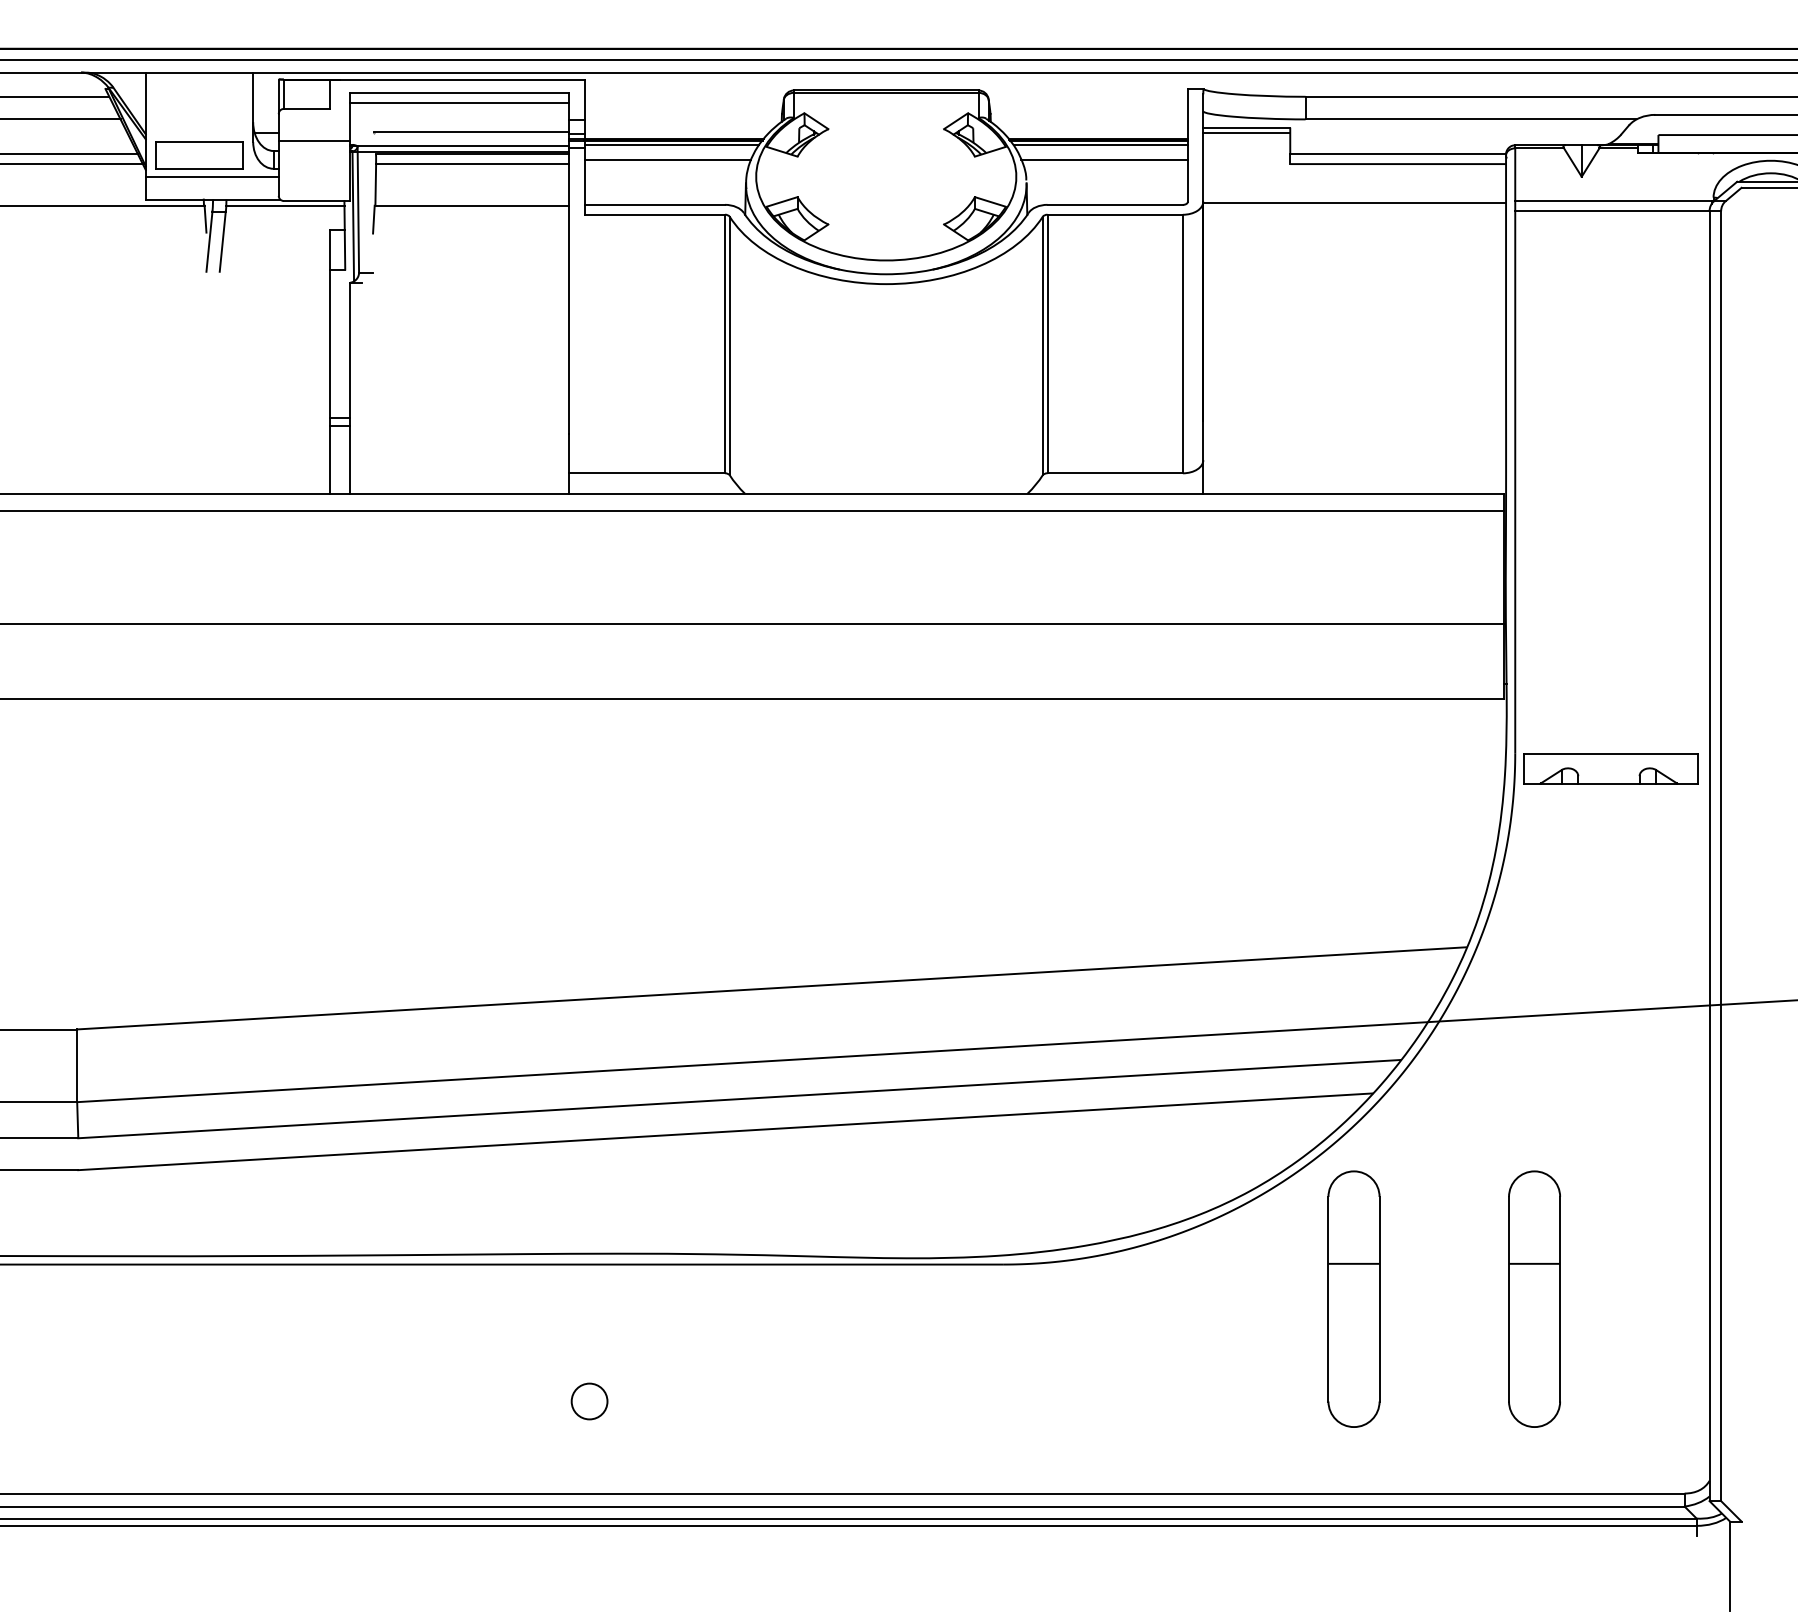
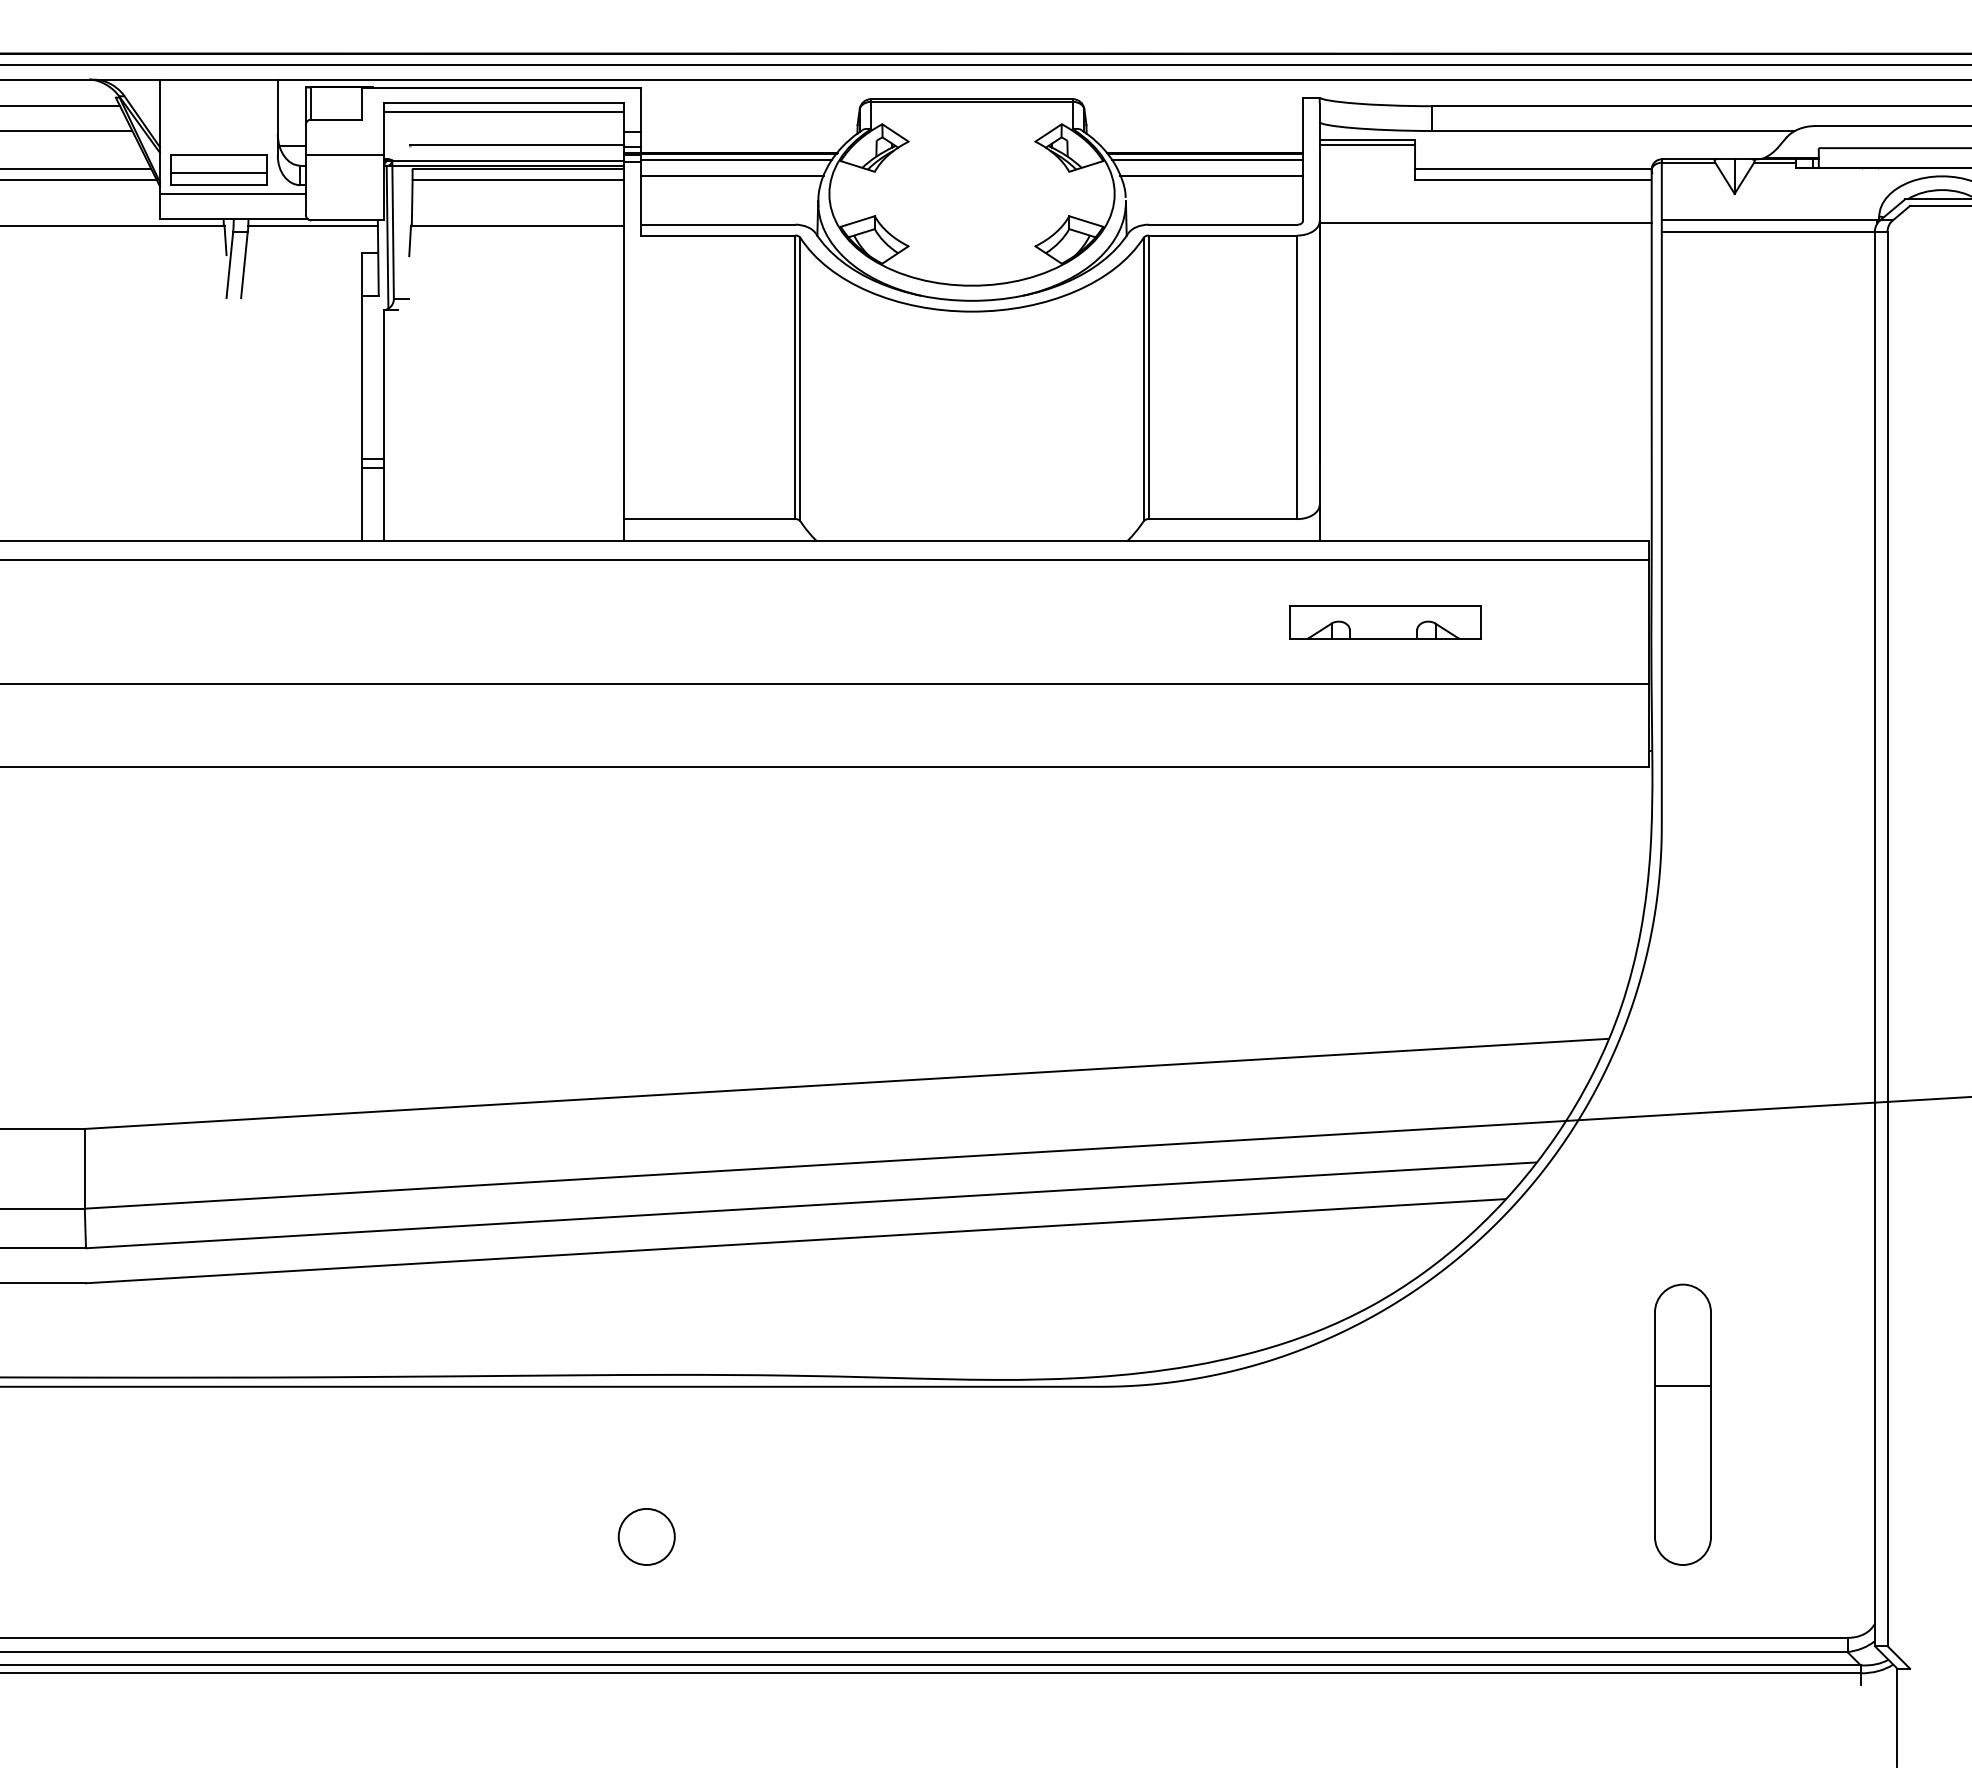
line: (199, 157) -> (218, 172), added
part: (1610, 769) -> (1385, 622), moved
part: (1353, 1298) -> (1484, 1424), removed
circle: (589, 1401) -> (646, 1536), size x1.43

